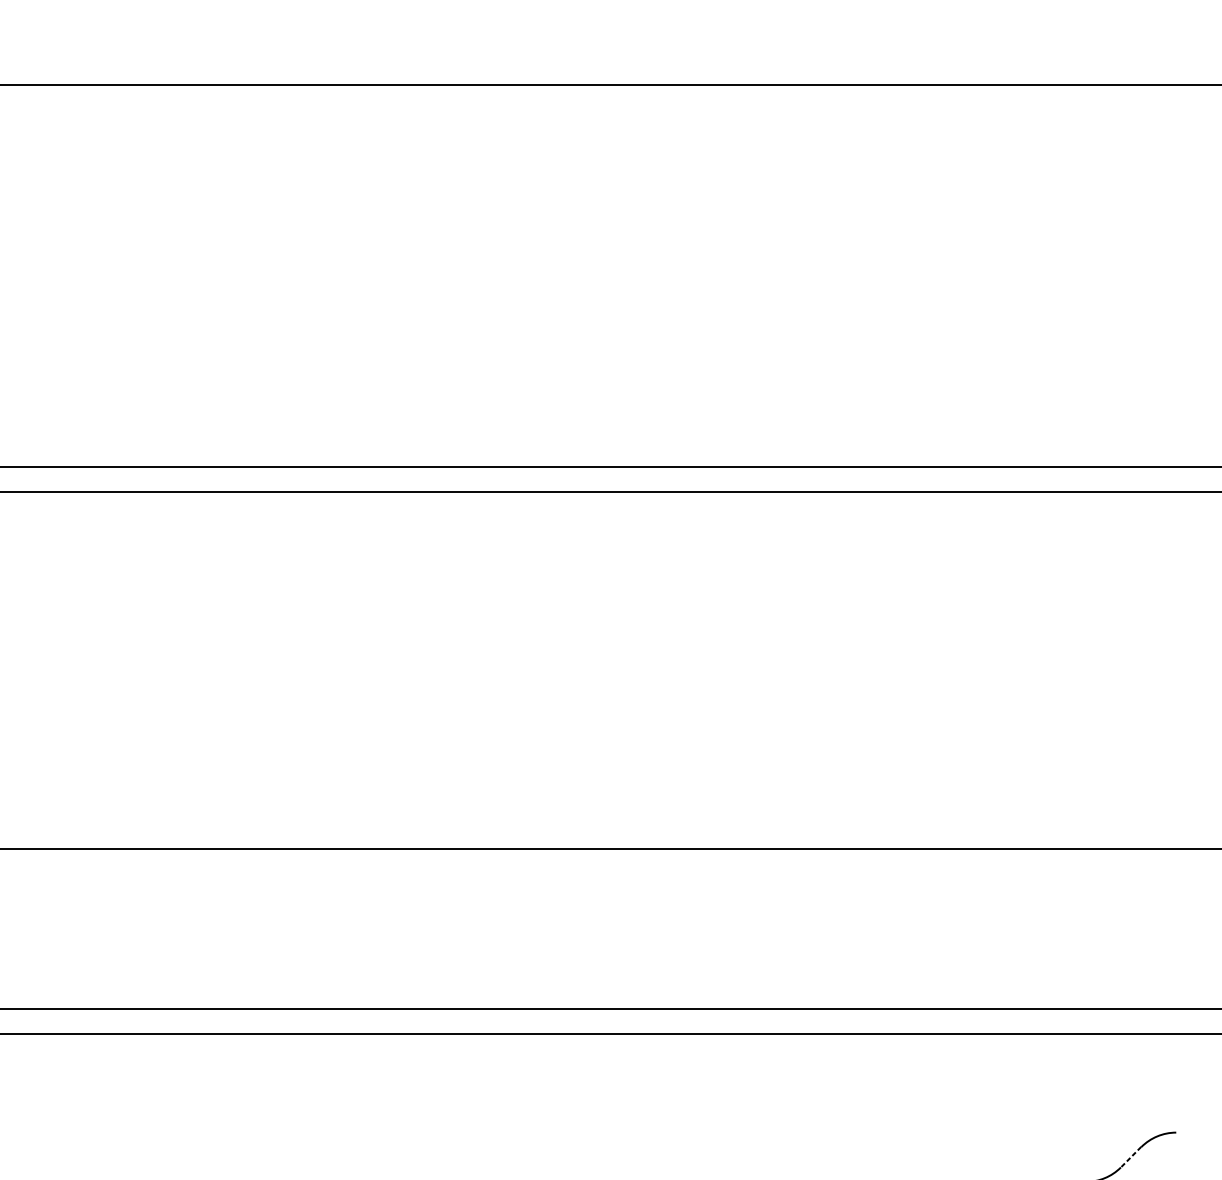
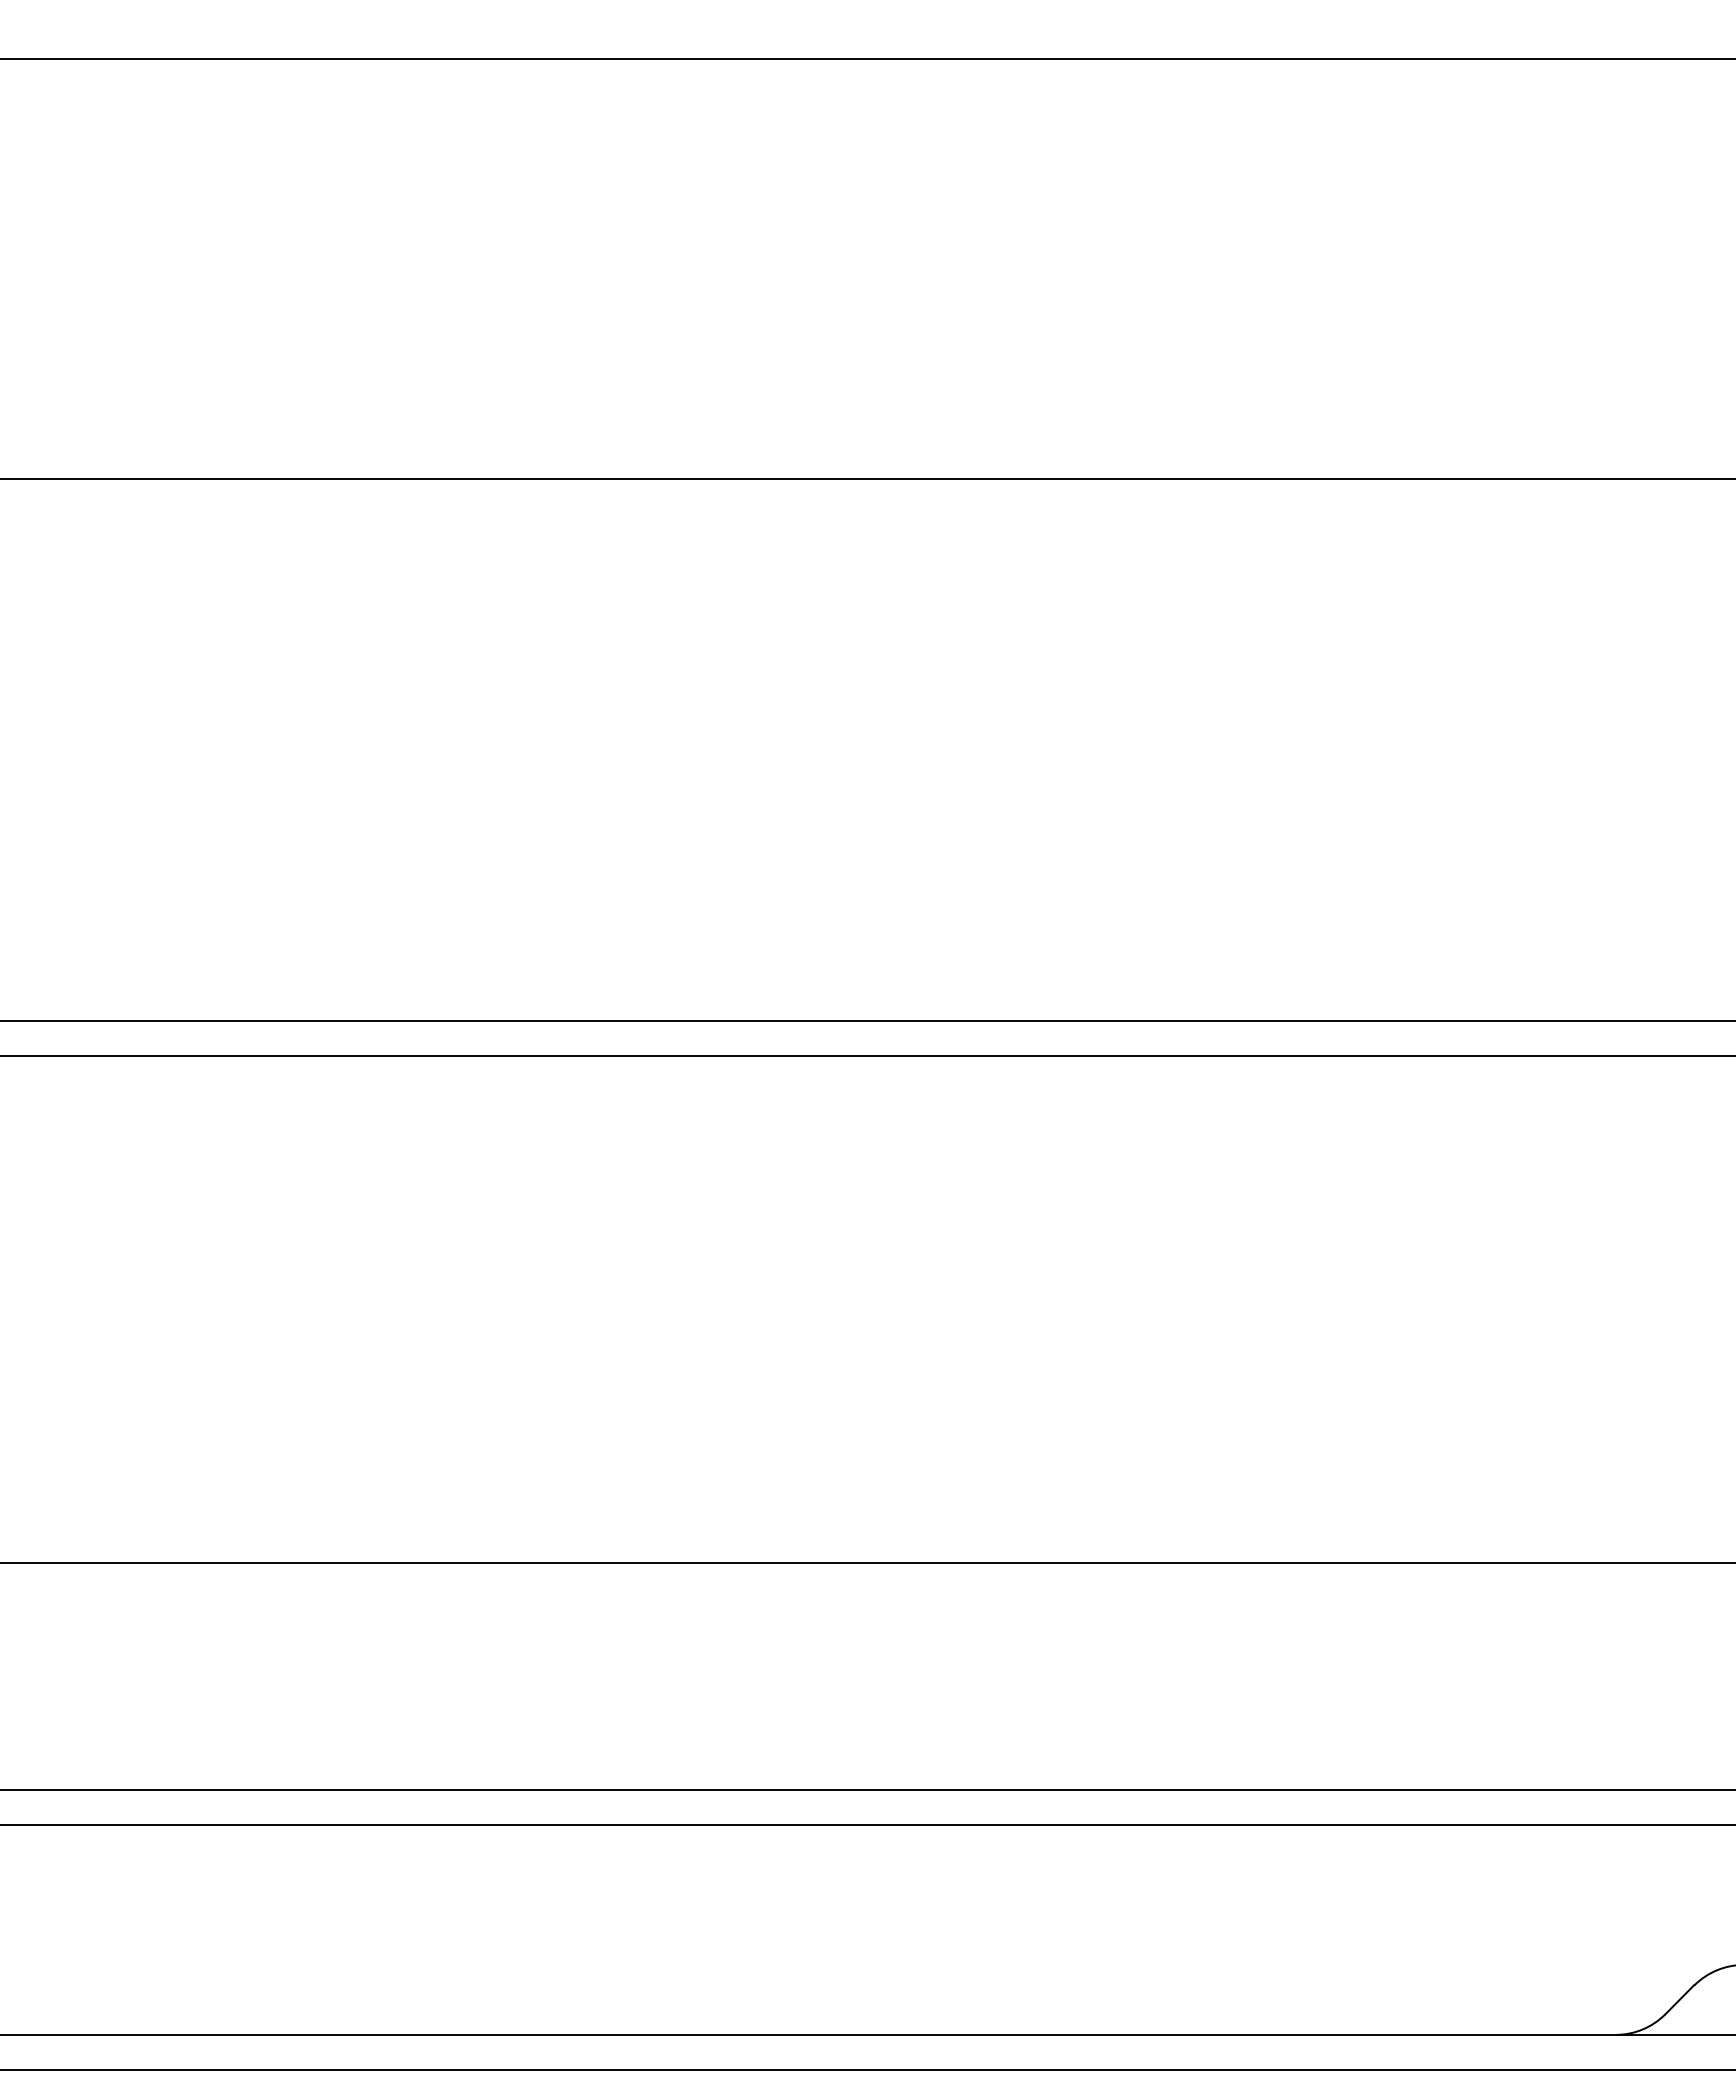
line: (1130, 1157) -> (1679, 2000), dashed -> solid

